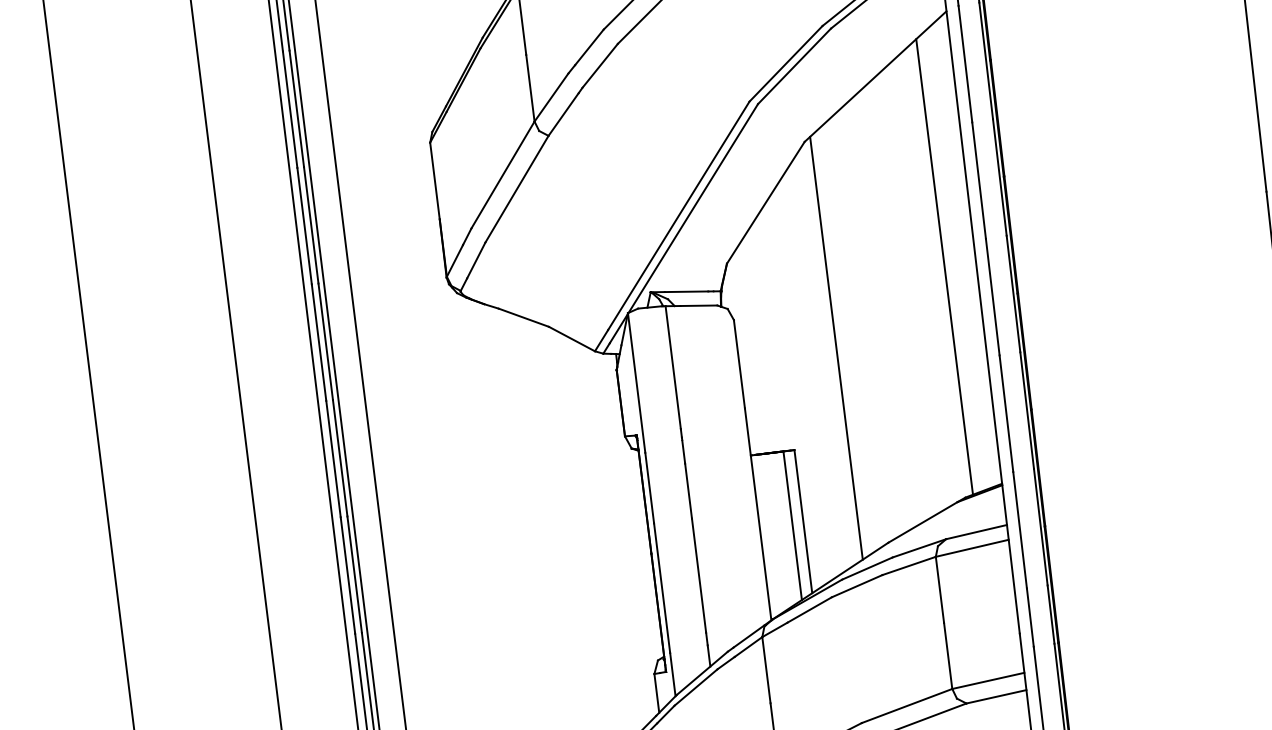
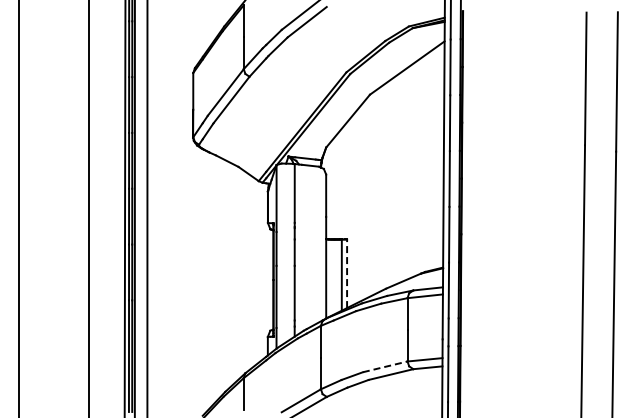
line: (944, 266) -> (428, 161), removed
line: (835, 347) -> (372, 193), removed
line: (804, 520) -> (347, 273), solid -> dashed
line: (907, 705) -> (385, 366), solid -> dashed

